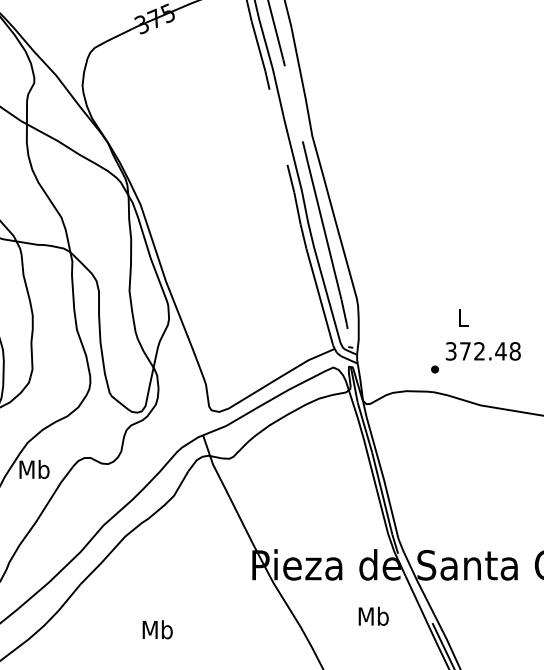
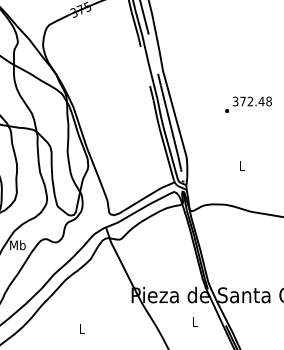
text: (475, 357) -> (248, 104), moved
text: (372, 615) -> (194, 321), Mb -> L
text: (158, 628) -> (82, 328), Mb -> L

